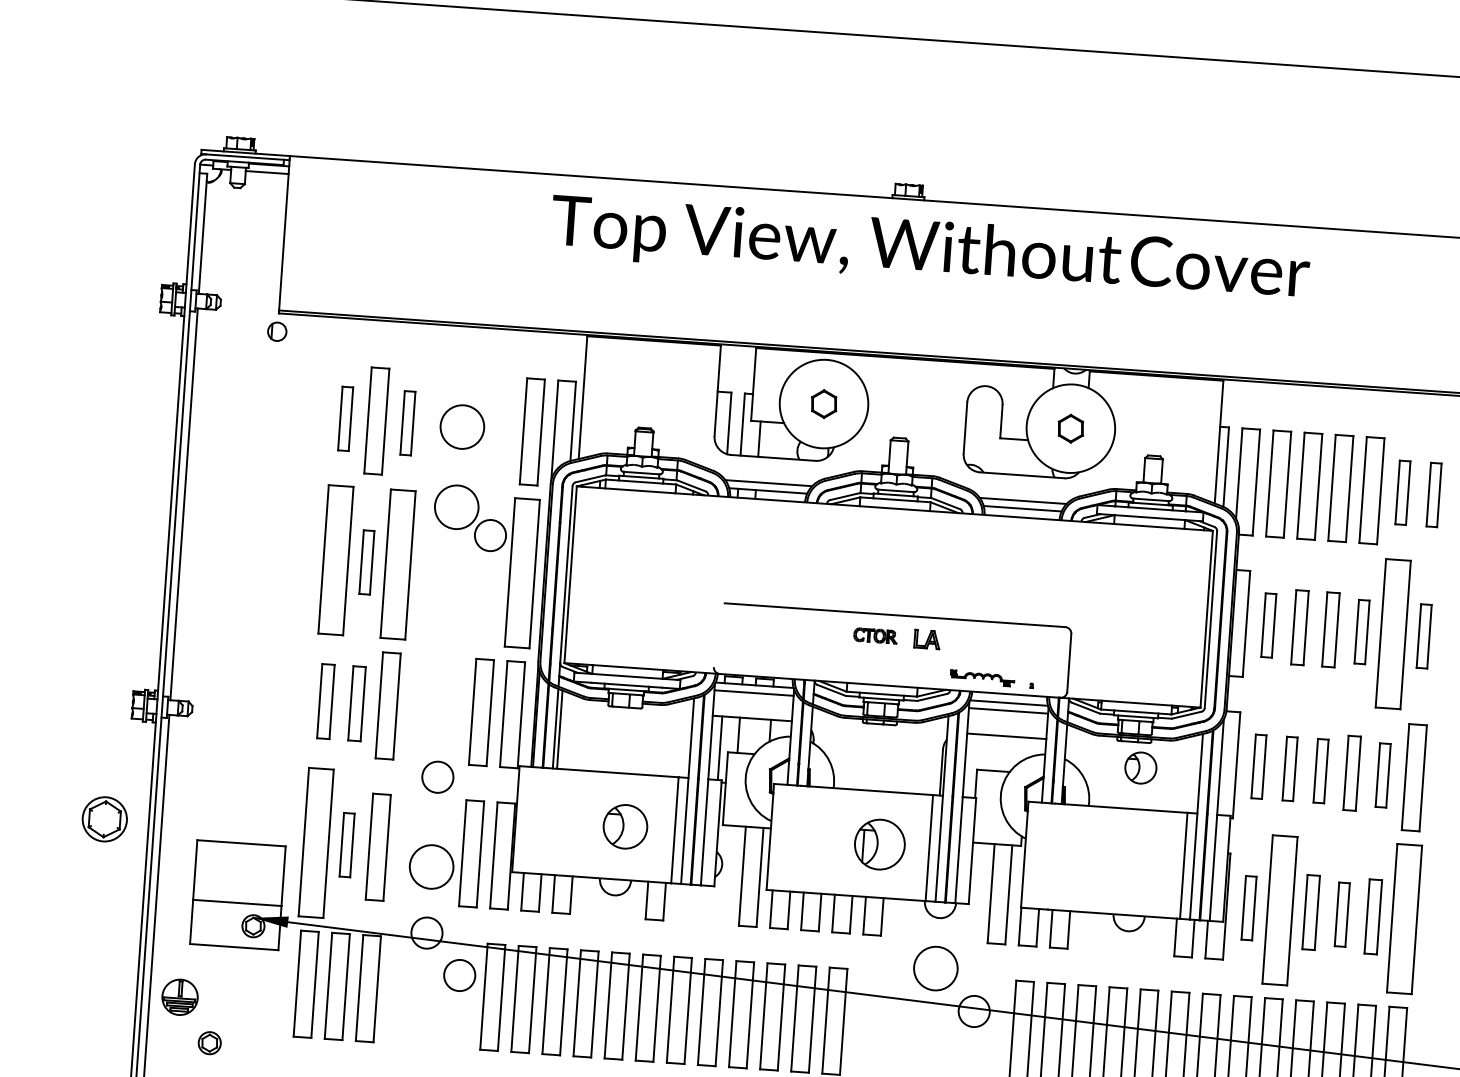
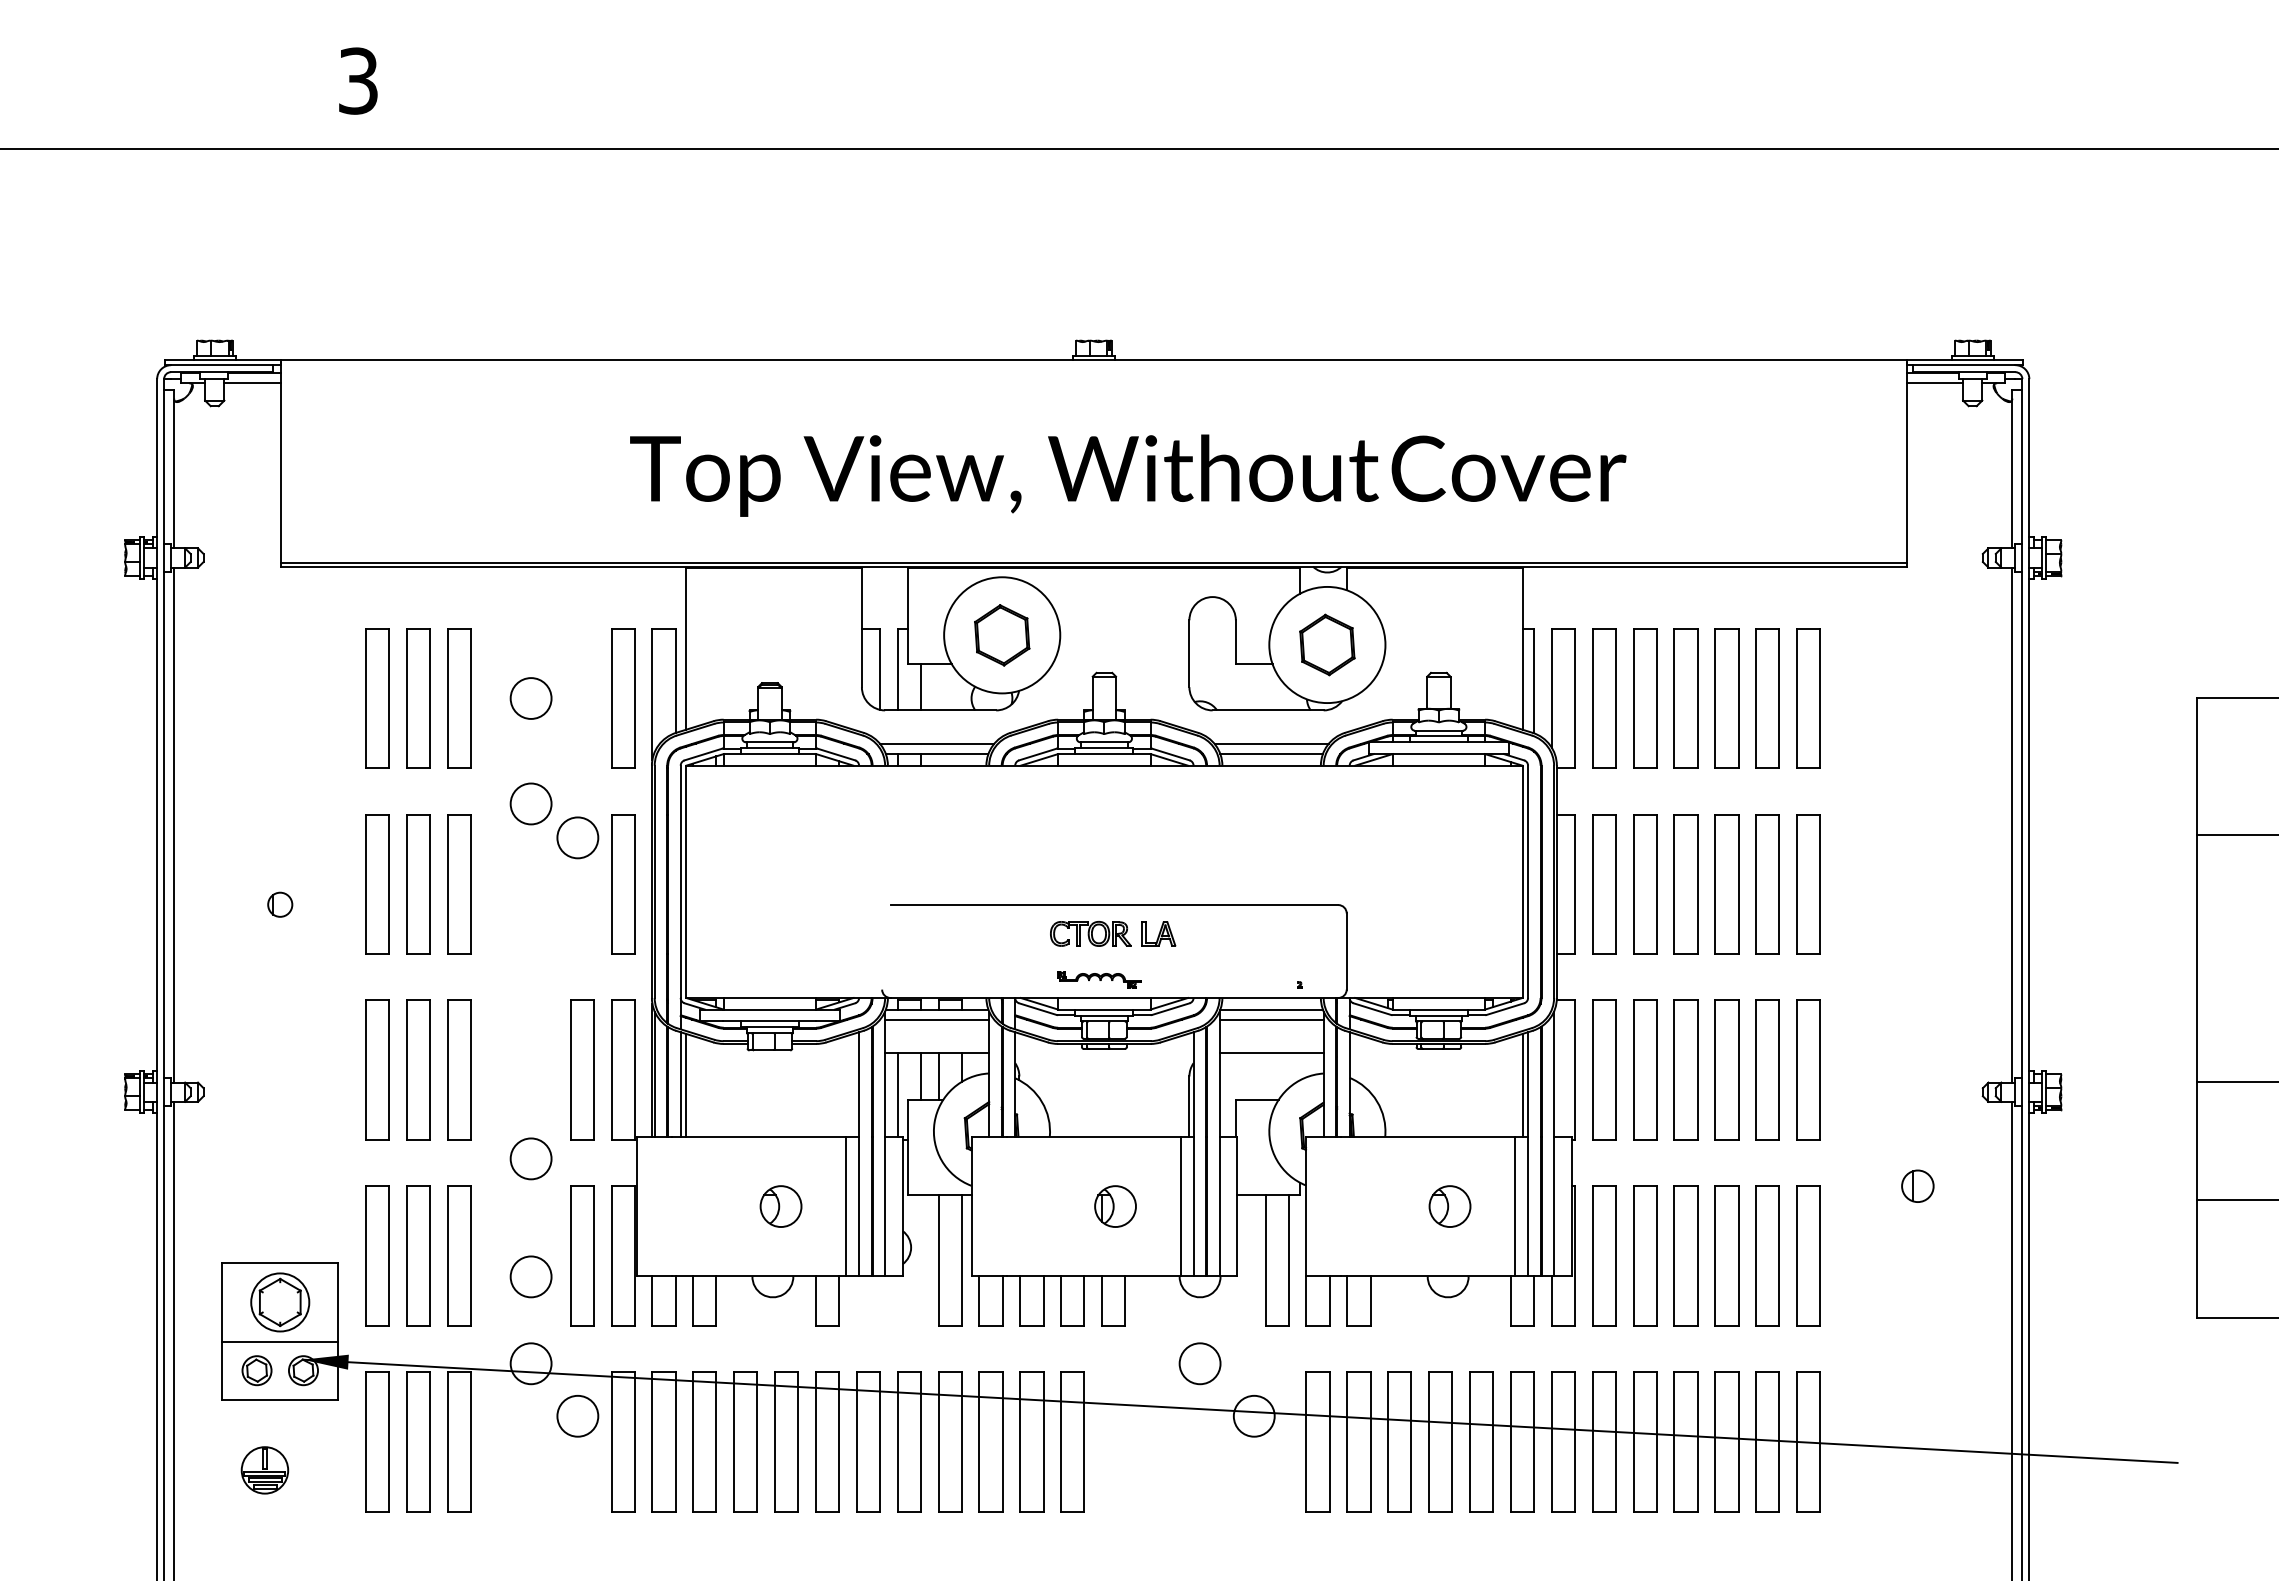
text: (930, 251) -> (1128, 475), moved
part: (277, 331) -> (280, 904), moved
part: (824, 404) -> (1002, 635), size x1.67
part: (345, 418) -> (377, 698), size x1.67
part: (407, 423) -> (459, 698), size x1.67
circle: (461, 427) -> (530, 698), size x0.71
part: (1070, 428) -> (1327, 644), size x1.67
part: (1402, 492) -> (1767, 698), size x1.67
part: (1433, 495) -> (1808, 698), size x1.67
circle: (456, 506) -> (530, 803), size x0.71
part: (335, 560) -> (377, 884), size x0.71
part: (366, 562) -> (418, 884), size x1.67
part: (397, 564) -> (459, 884), size x0.71
part: (522, 573) -> (623, 884), size x0.71
part: (1268, 625) -> (1604, 884), size x1.67
part: (1300, 627) -> (1645, 884), size x1.43
part: (1330, 629) -> (1685, 884), size x1.43
part: (1361, 632) -> (1726, 884), size x1.67
part: (1392, 634) -> (1767, 884), size x0.71
part: (875, 635) -> (1090, 933), size x1.43
part: (1424, 636) -> (1808, 884), size x1.67
part: (982, 678) -> (1099, 979), moved
part: (325, 701) -> (377, 1069), size x1.43
part: (356, 703) -> (418, 1069), size x1.43
line: (752, 736) -> (938, 1076), added
part: (1259, 766) -> (1604, 1069), size x1.67
part: (1140, 768) -> (1449, 1206), moved
part: (1290, 768) -> (1645, 1069), size x1.67
part: (1320, 770) -> (1685, 1069), size x1.67
part: (1351, 772) -> (1726, 1069), size x1.43
line: (1195, 773) -> (1522, 1084), added
part: (1383, 775) -> (1767, 1069), size x1.67
part: (105, 819) -> (280, 1302), moved
part: (625, 826) -> (780, 1206), size x0.71
part: (315, 842) -> (377, 1255), size x0.71
part: (347, 844) -> (418, 1255), size x1.67
part: (879, 844) -> (1115, 1206), size x0.62
circle: (431, 866) -> (530, 1276), size x0.71
part: (1249, 907) -> (1604, 1255), size x1.67
part: (1280, 910) -> (1645, 1255), size x0.71
part: (1310, 912) -> (1685, 1255), size x1.43
part: (1341, 914) -> (1726, 1255), size x1.67
part: (1373, 916) -> (1767, 1255), size x1.43
part: (1404, 918) -> (1808, 1255), size x0.71
circle: (935, 968) -> (1199, 1363), size x0.71
part: (179, 997) -> (264, 1470), moved
part: (209, 1043) -> (256, 1370), moved

